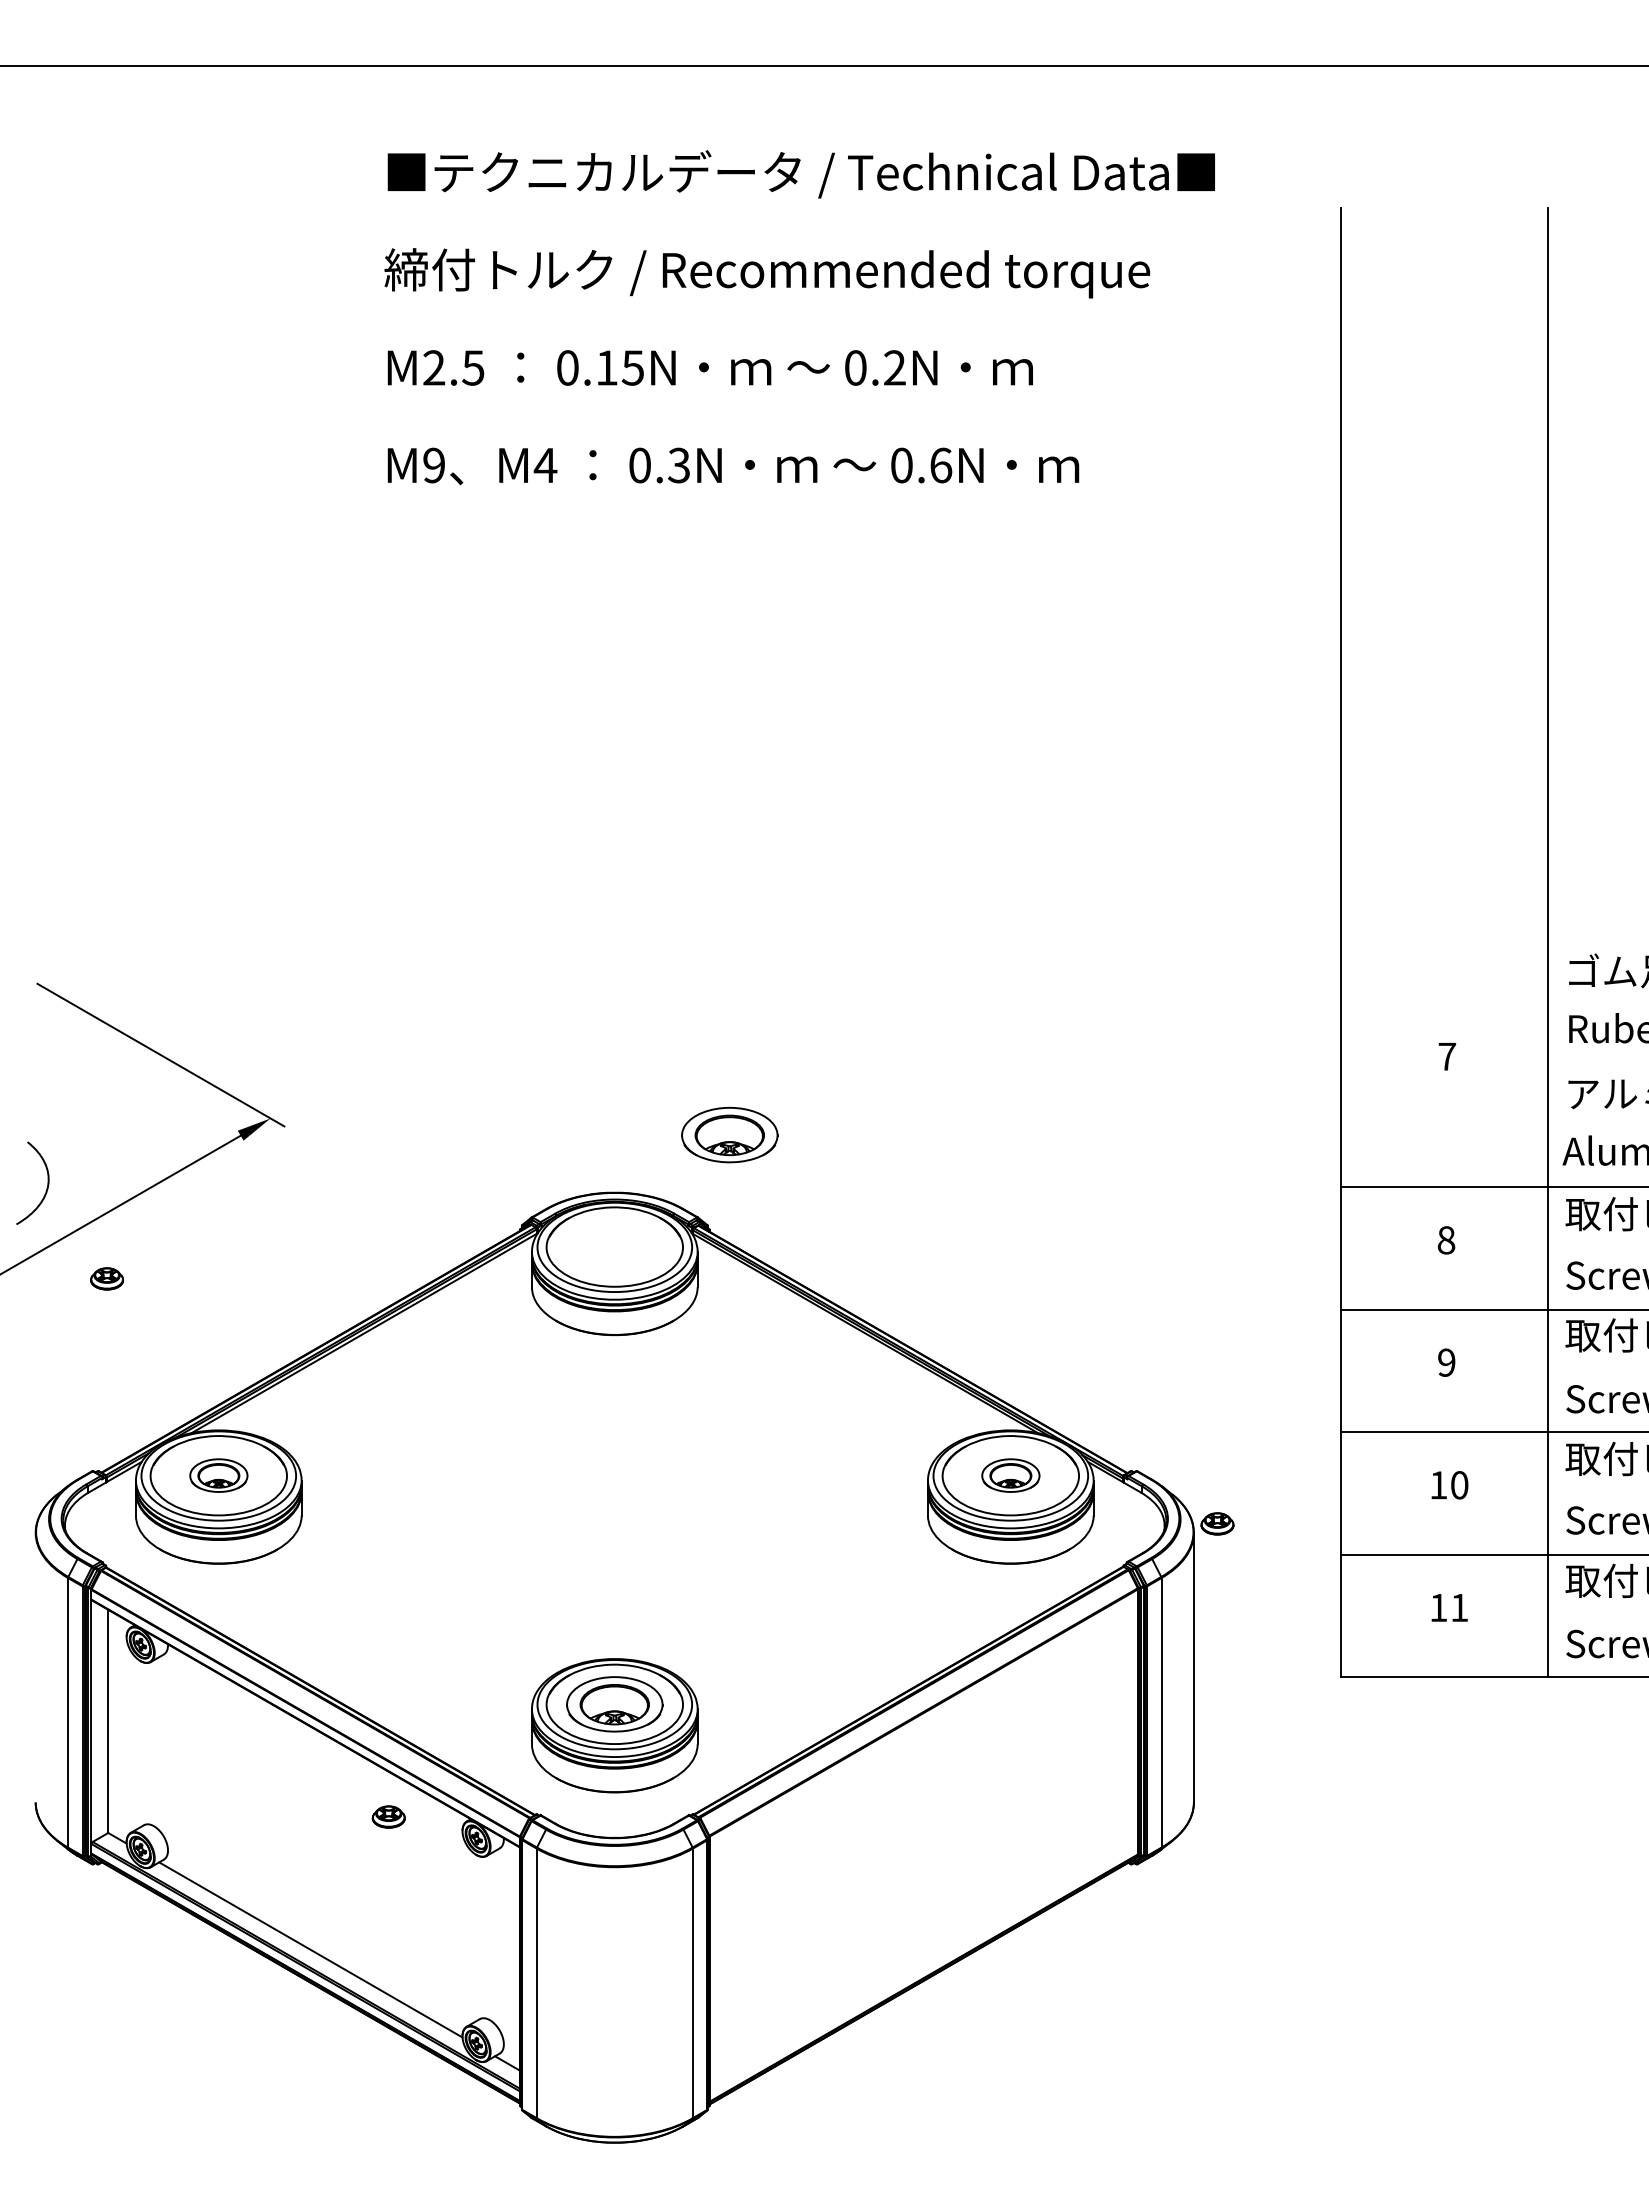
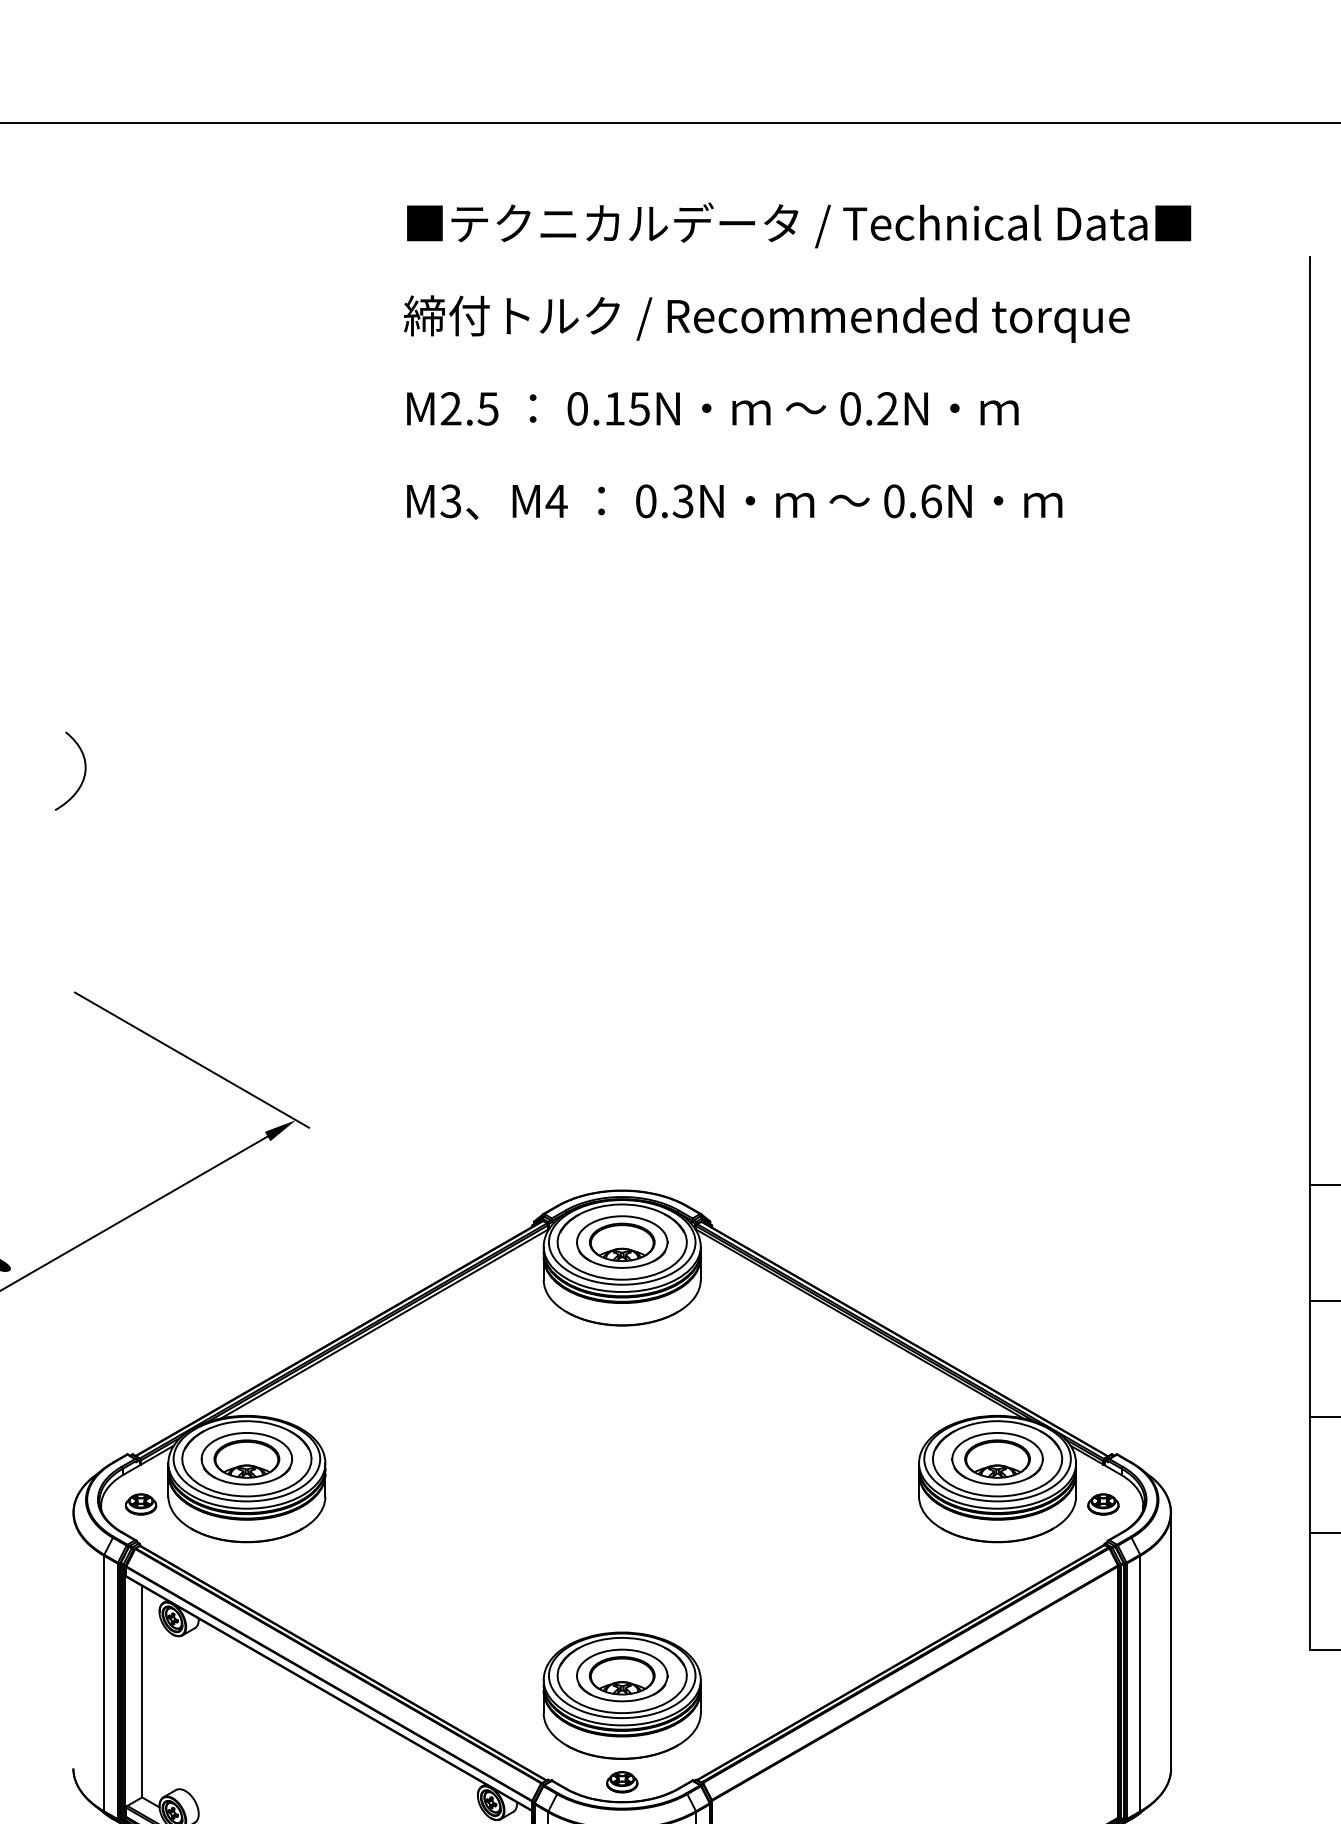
text: (433, 465) -> (450, 501), M9 -> M3
part: (729, 1134) -> (621, 1241), moved
curve: (46, 1187) -> (83, 775), moved
part: (107, 1278) -> (141, 1504), moved
part: (218, 1475) -> (246, 1458), size x1.67
part: (1010, 1475) -> (997, 1458), size x1.67
part: (1217, 1523) -> (1103, 1504), moved
part: (388, 1816) -> (621, 1781), moved

